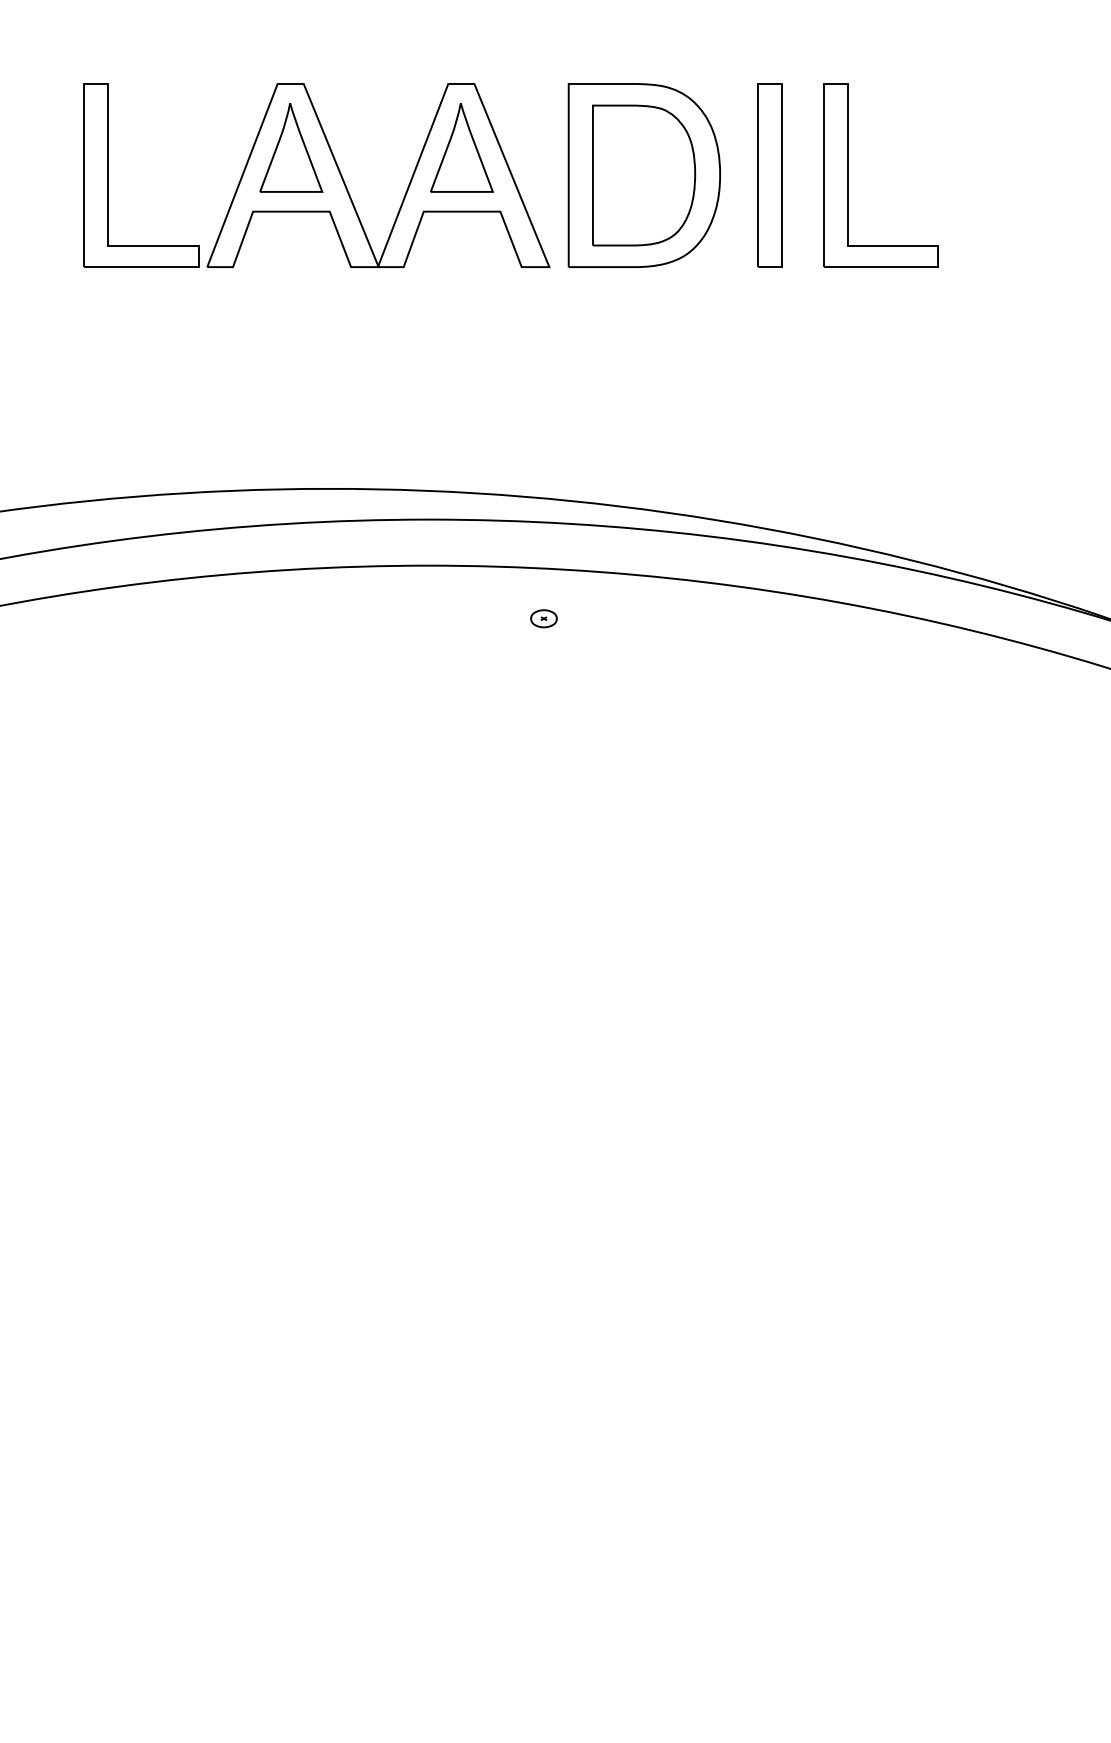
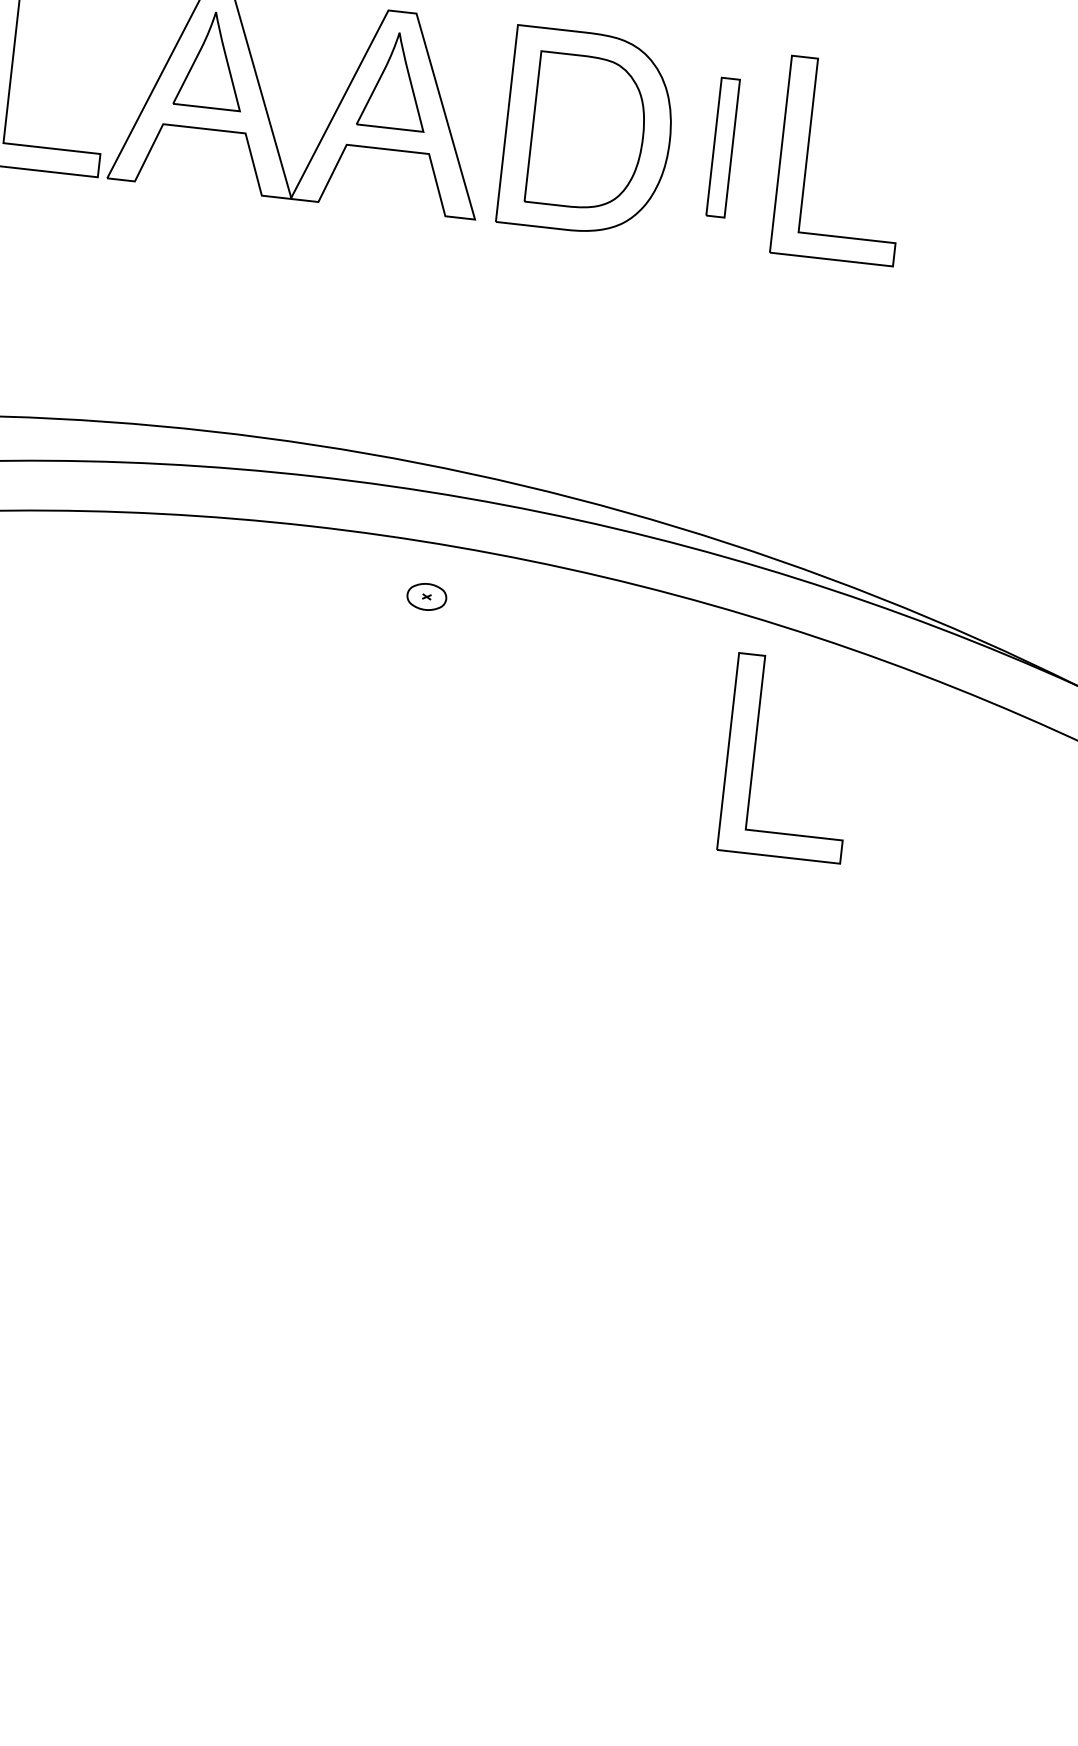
part: (769, 175) -> (722, 147), size x0.7
part: (543, 618) -> (426, 596), size x1.4
part: (861, 729) -> (754, 754), added

